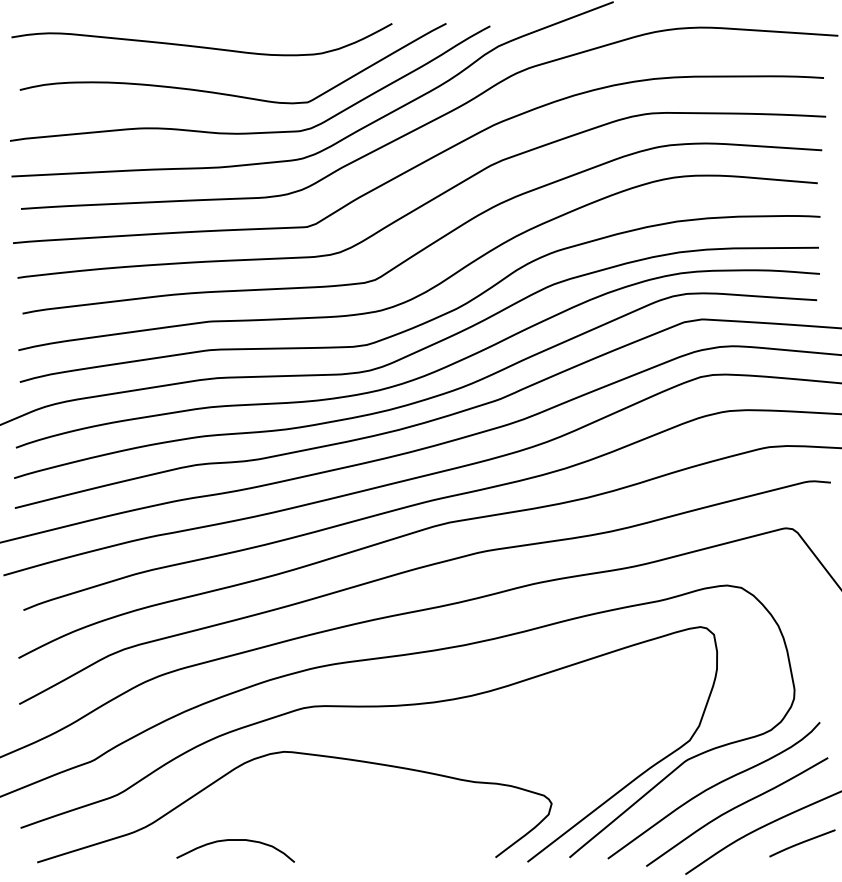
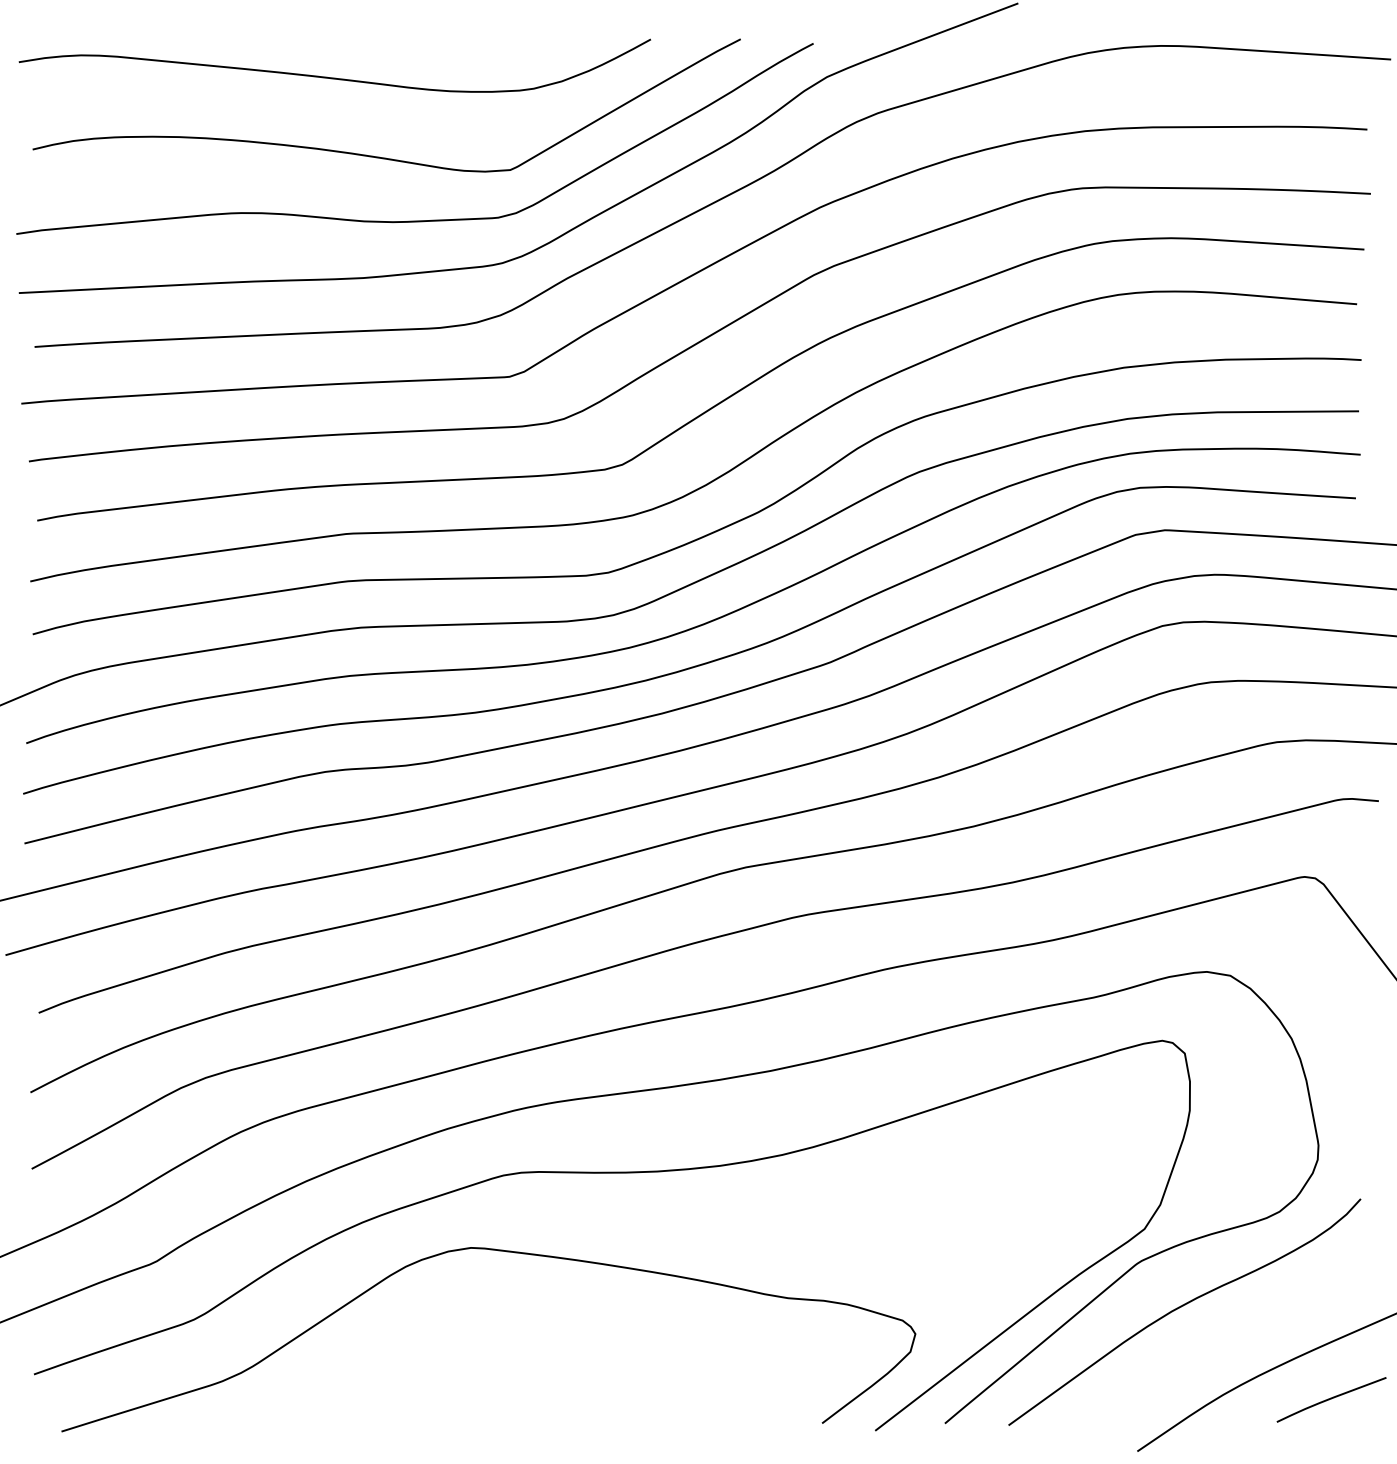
curve: (736, 808) -> (1222, 1341), removed
curve: (235, 840) -> (390, 1395), removed

